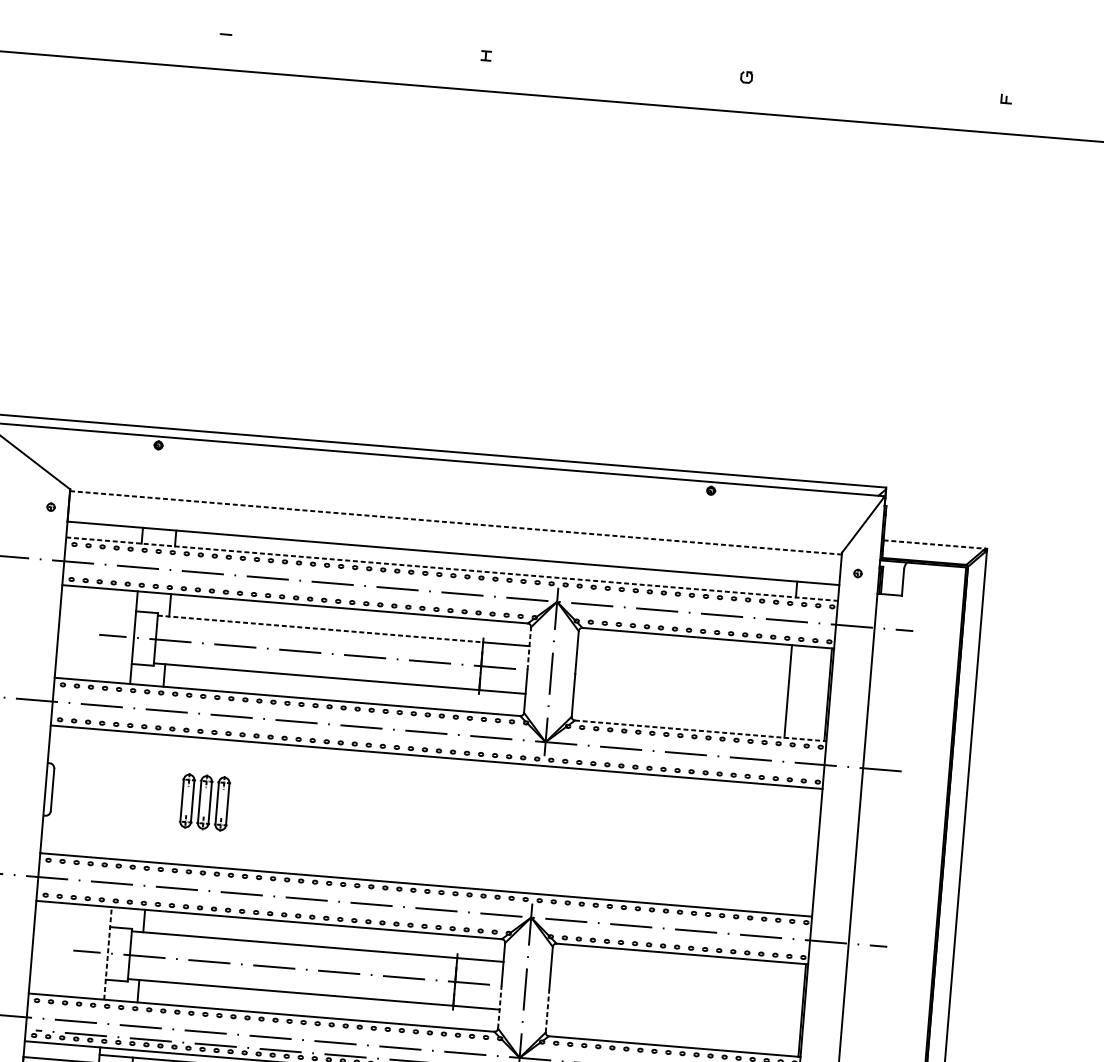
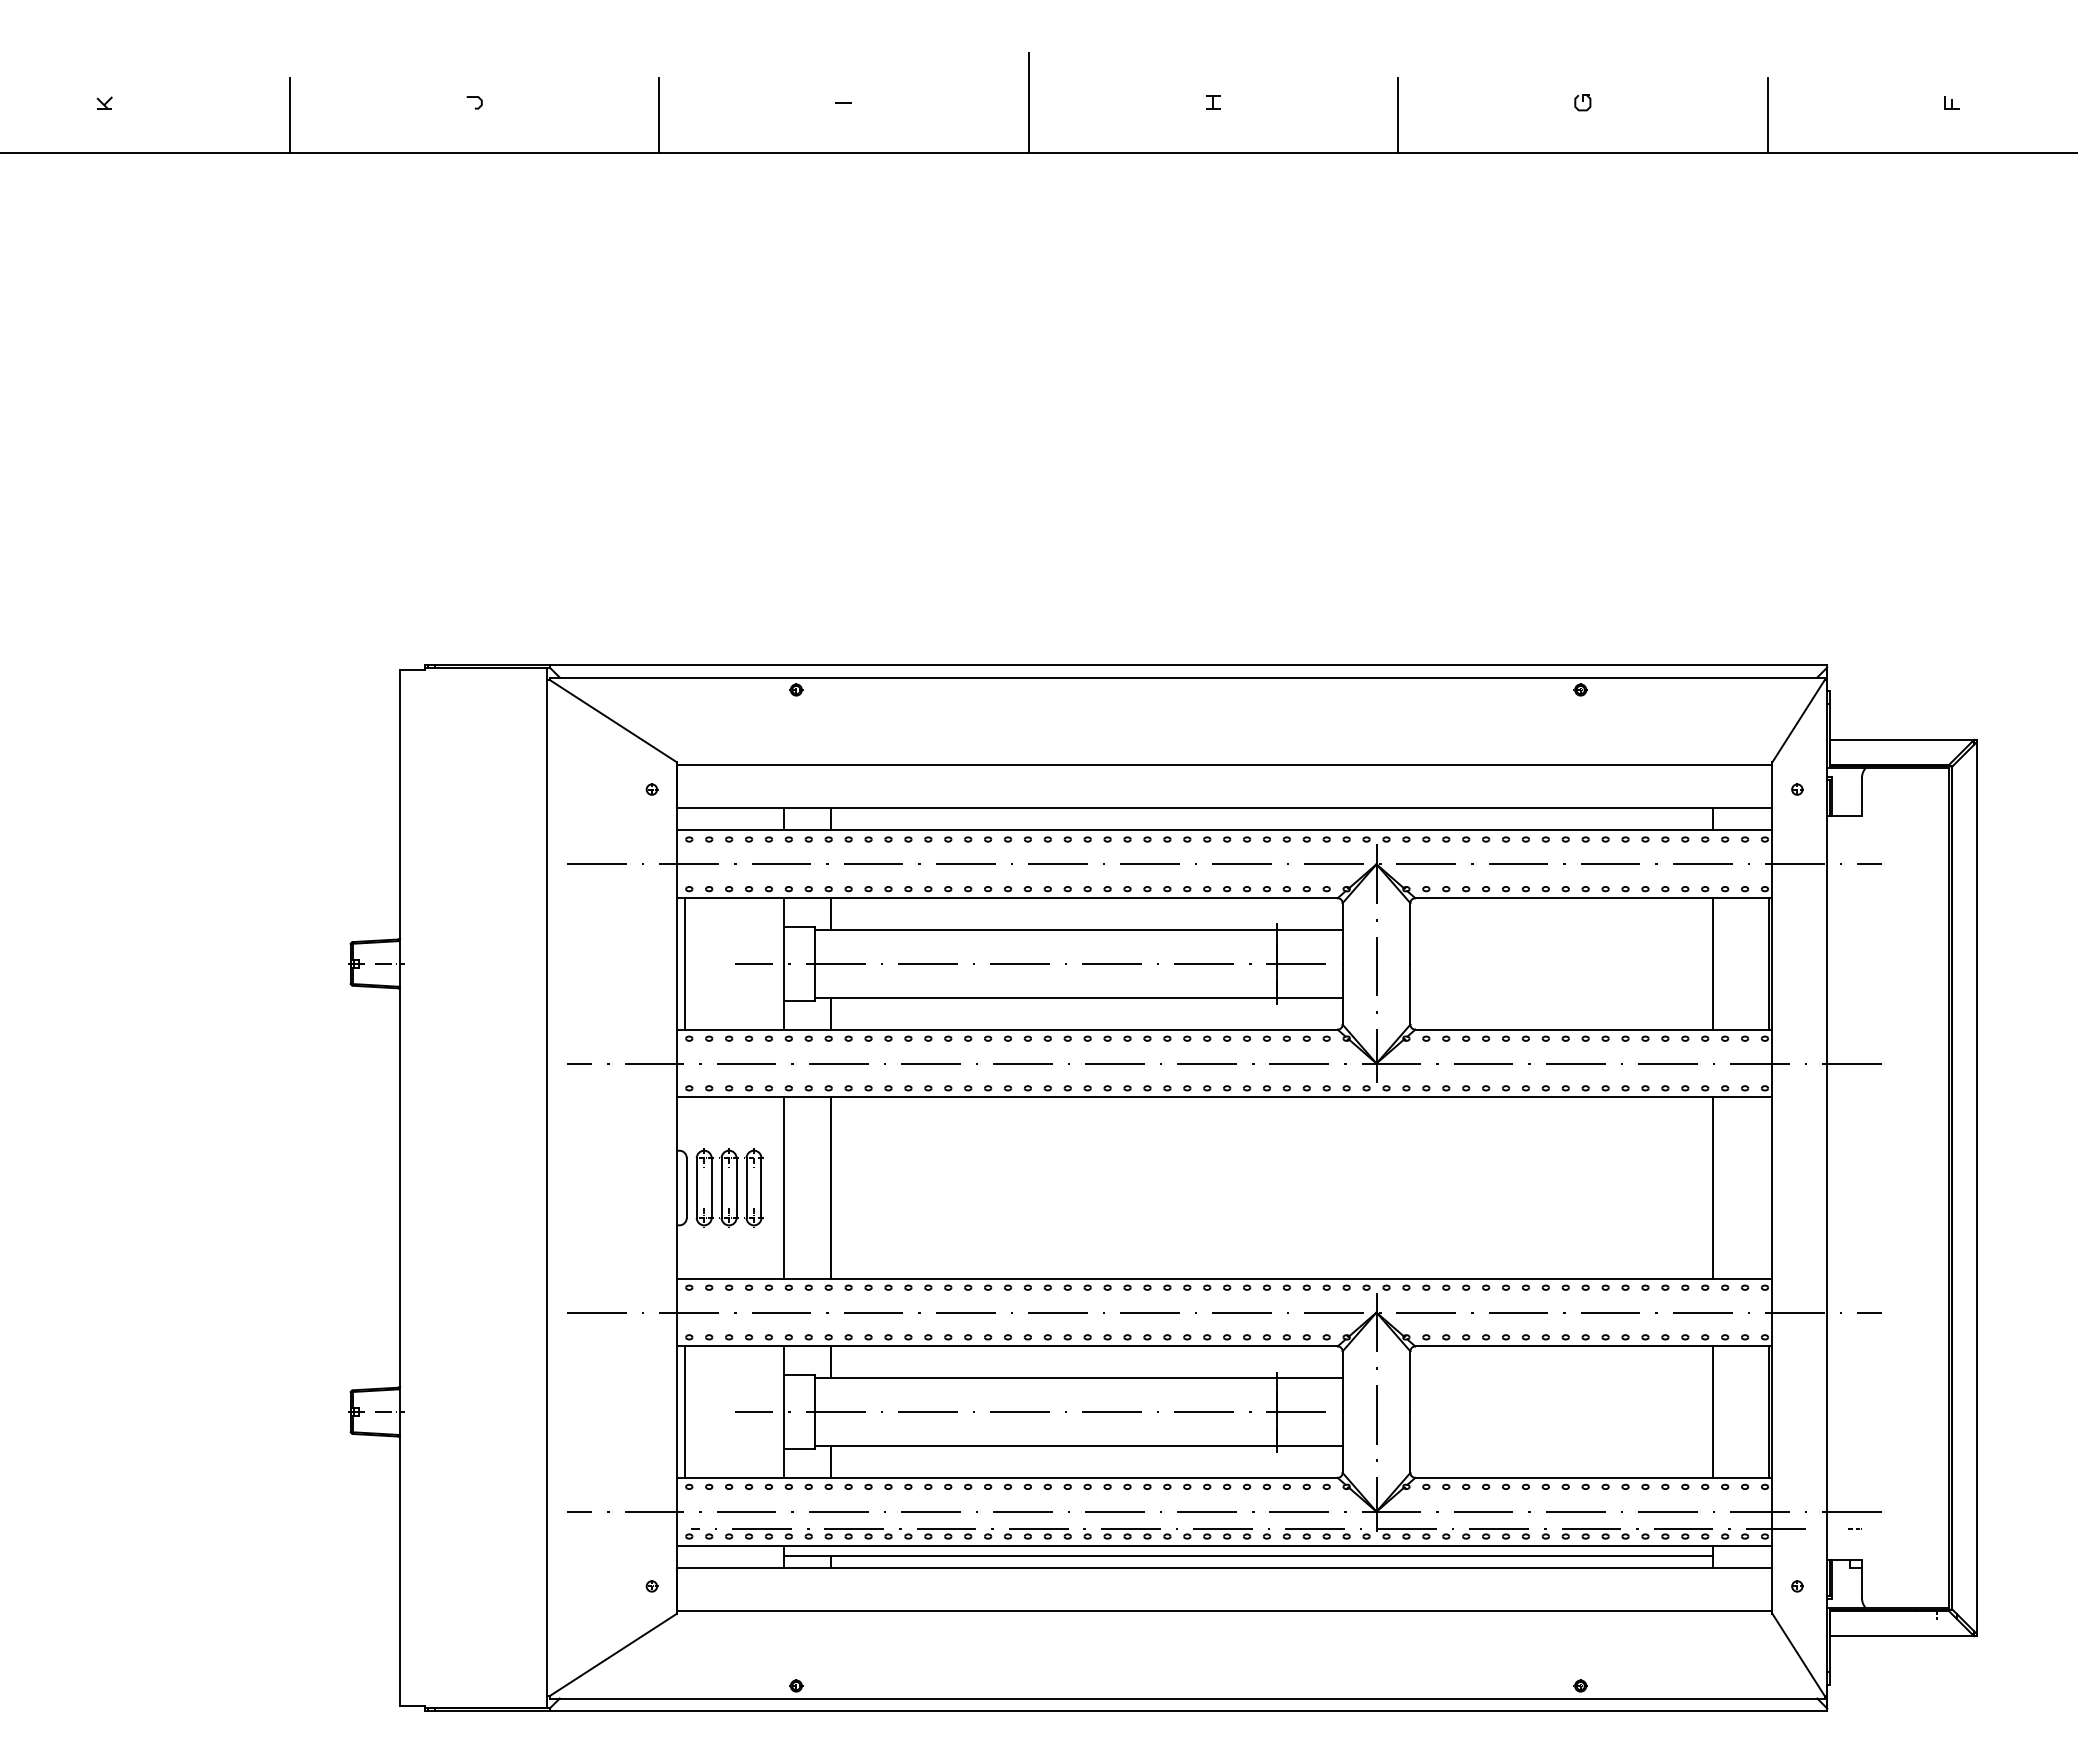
line: (95, 32) -> (659, 114), added
line: (356, 45) -> (1028, 102), added
line: (616, 74) -> (1398, 114), added
line: (876, 96) -> (1767, 114), added
line: (455, 522) -> (1224, 764), dashed -> solid
line: (934, 544) -> (1902, 739), dashed -> solid
line: (452, 569) -> (1224, 830), dashed -> solid
line: (320, 629) -> (1045, 930), dashed -> solid
line: (63, 631) -> (684, 963), added
line: (529, 648) -> (1342, 933), dashed -> solid
line: (700, 730) -> (1593, 1029), dashed -> solid
line: (120, 795) -> (783, 1187), added
line: (154, 797) -> (831, 1187), added
part: (205, 802) -> (729, 1187), moved
line: (775, 848) -> (1712, 1187), added
line: (38, 947) -> (684, 1411), added
line: (107, 953) -> (783, 1412), dashed -> solid
line: (762, 1006) -> (1712, 1411), added
line: (499, 1007) -> (1342, 1442), dashed -> solid
line: (547, 1011) -> (1410, 1442), dashed -> solid

